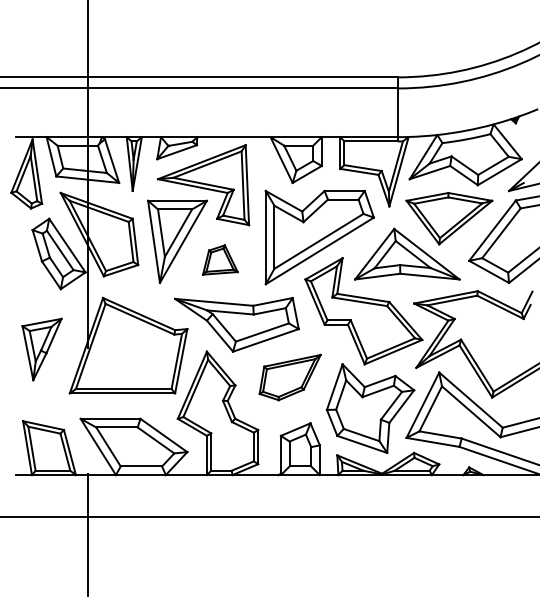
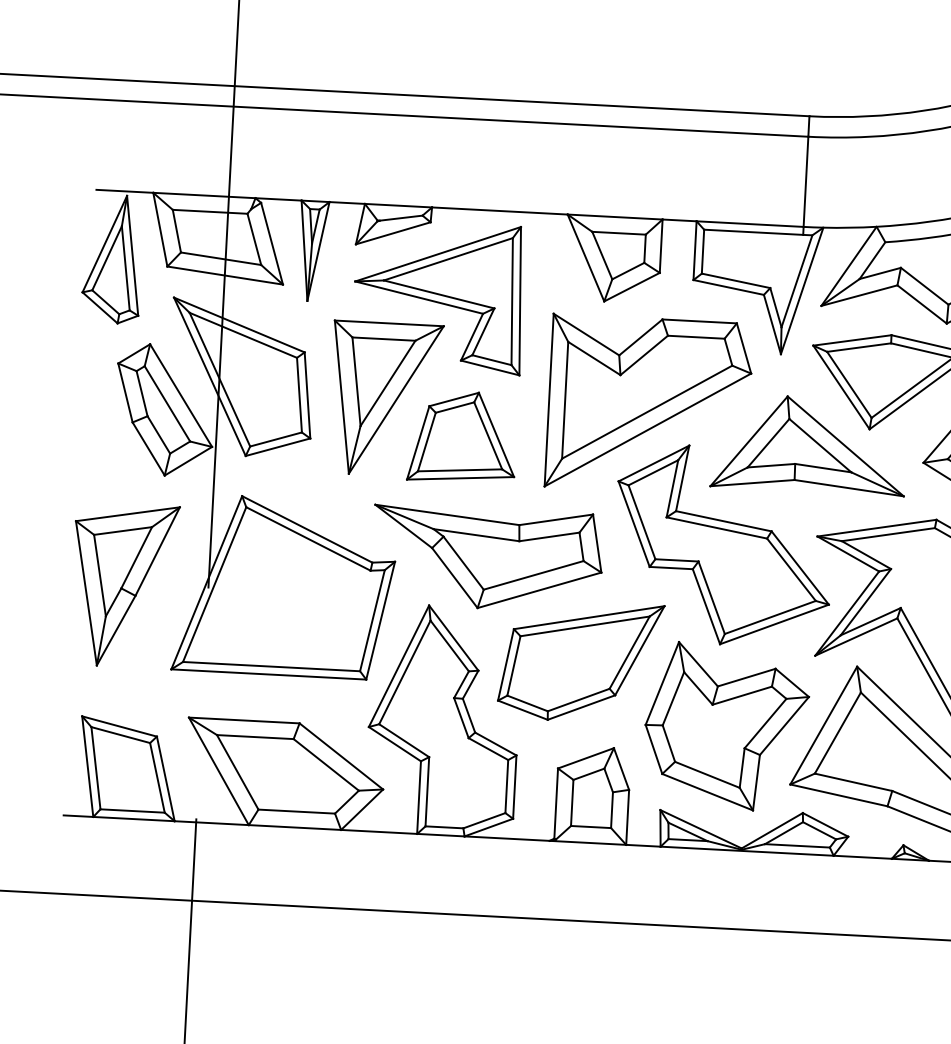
part: (220, 259) -> (463, 436), size x1.67
part: (41, 349) -> (123, 585), size x1.43
part: (289, 377) -> (579, 661), size x1.43

